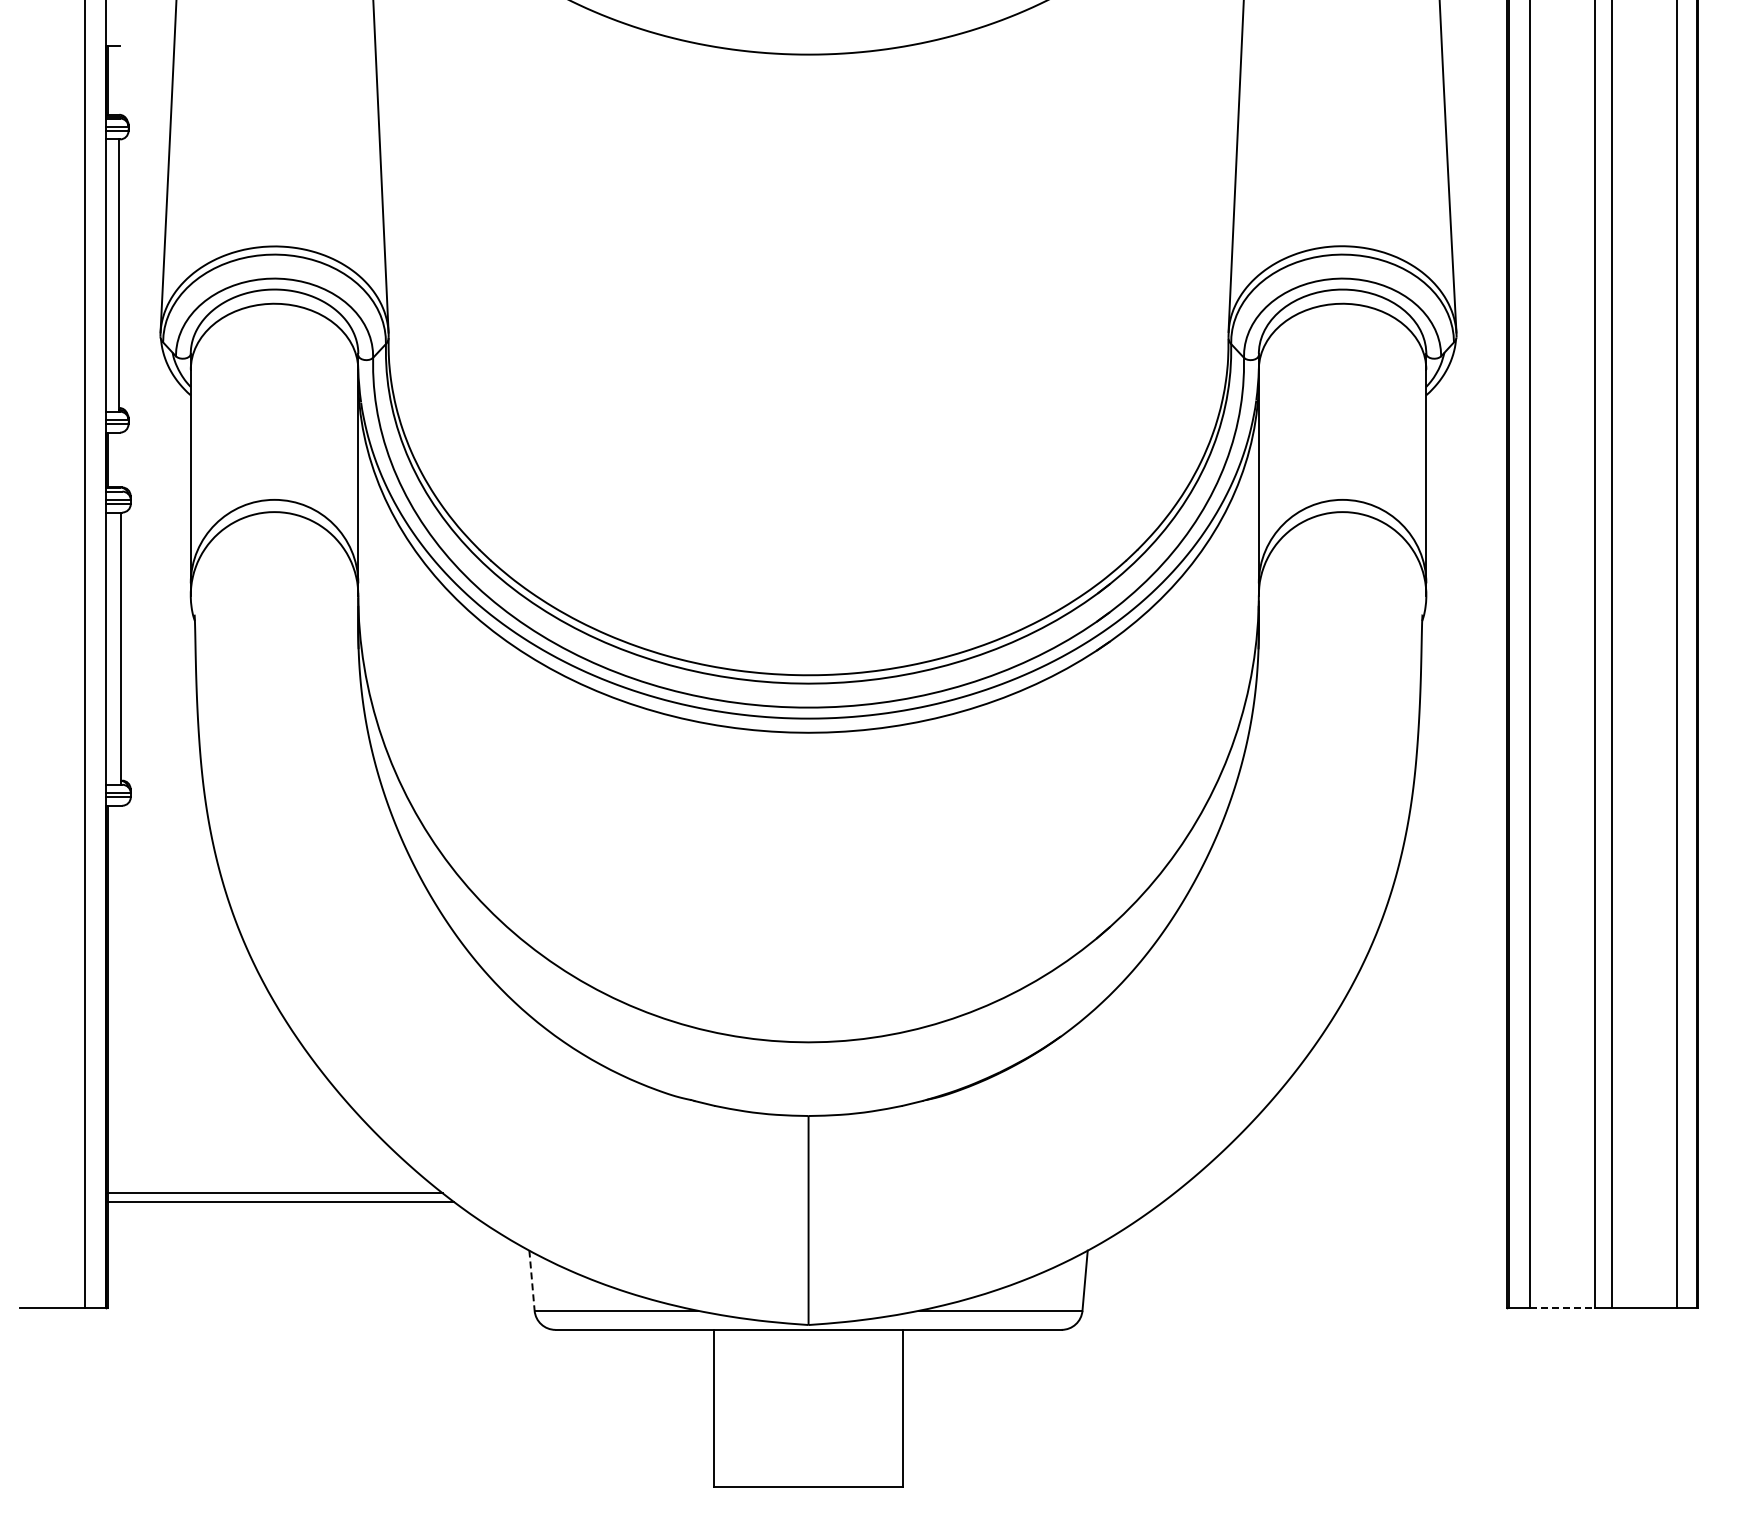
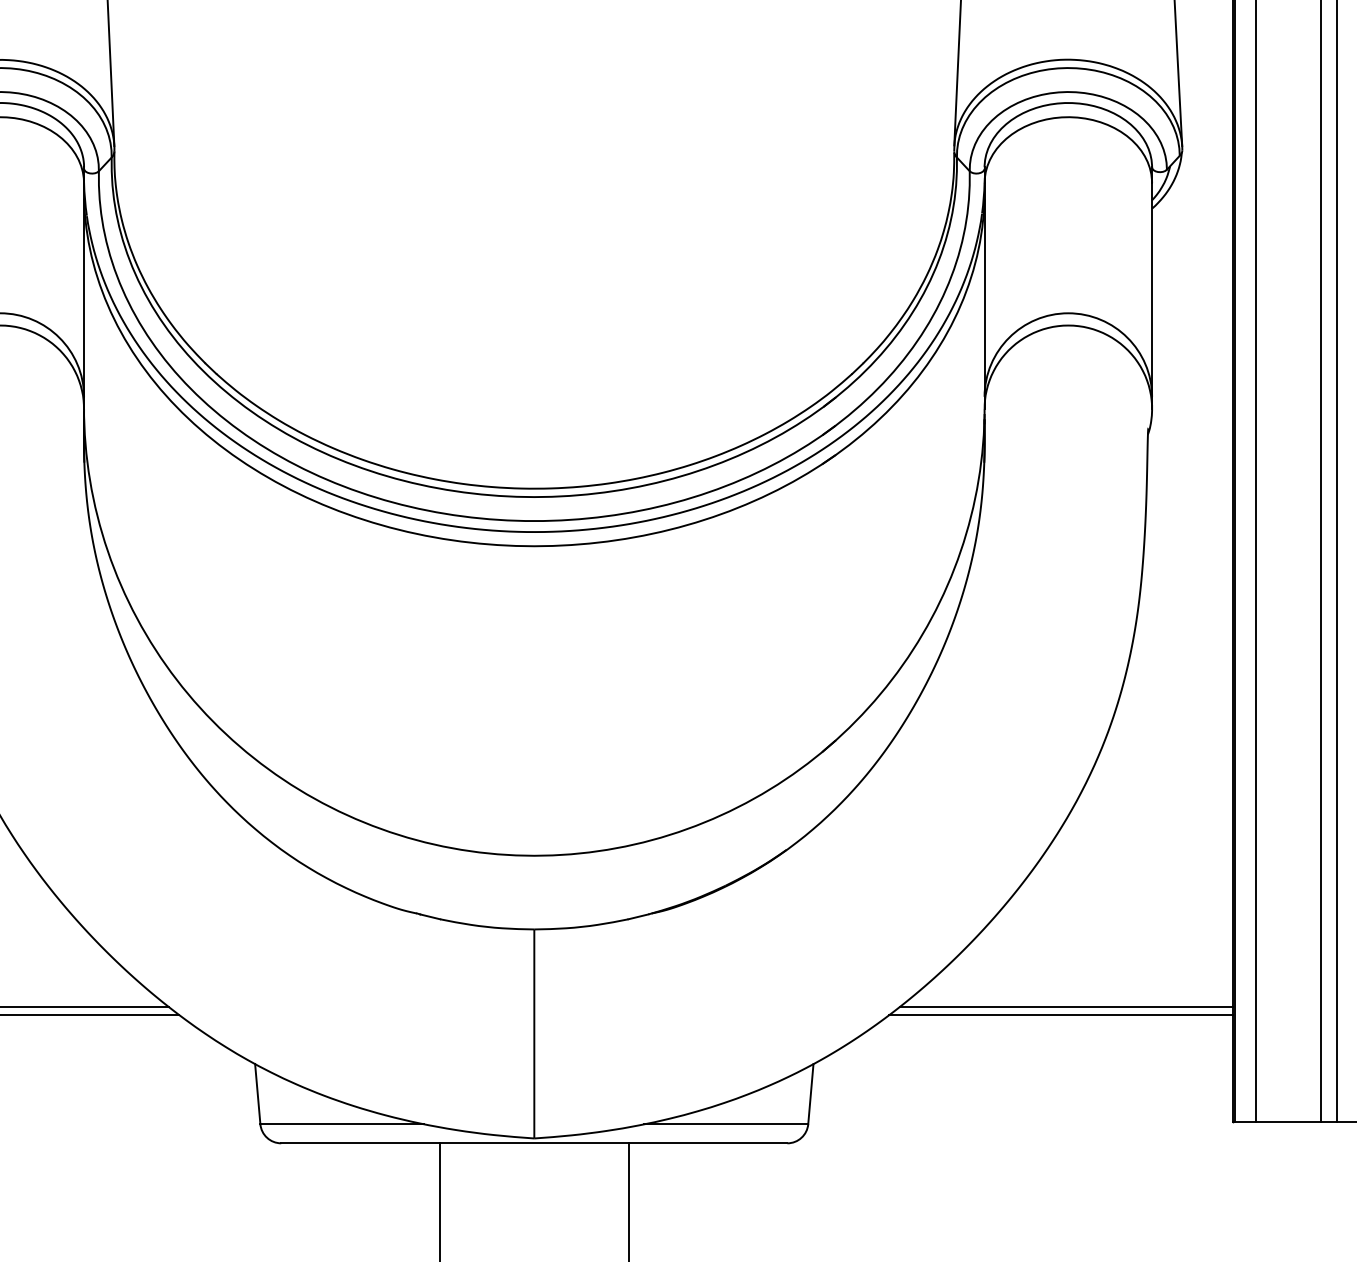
line: (1340, 1193) -> (1066, 1006), added
line: (1335, 1201) -> (1061, 1014), added
line: (532, 1281) -> (258, 1094), dashed -> solid
line: (1562, 1308) -> (1288, 1121), dashed -> solid

